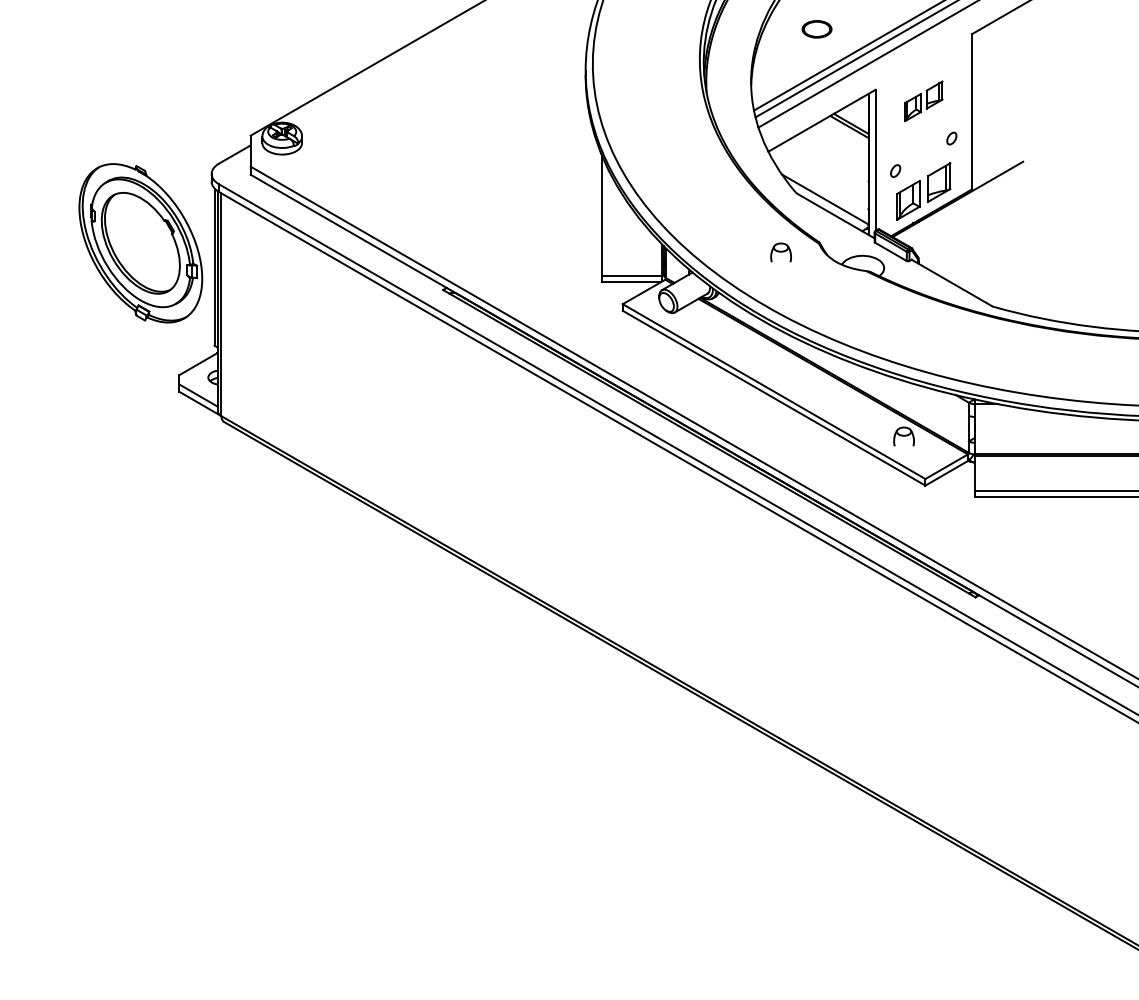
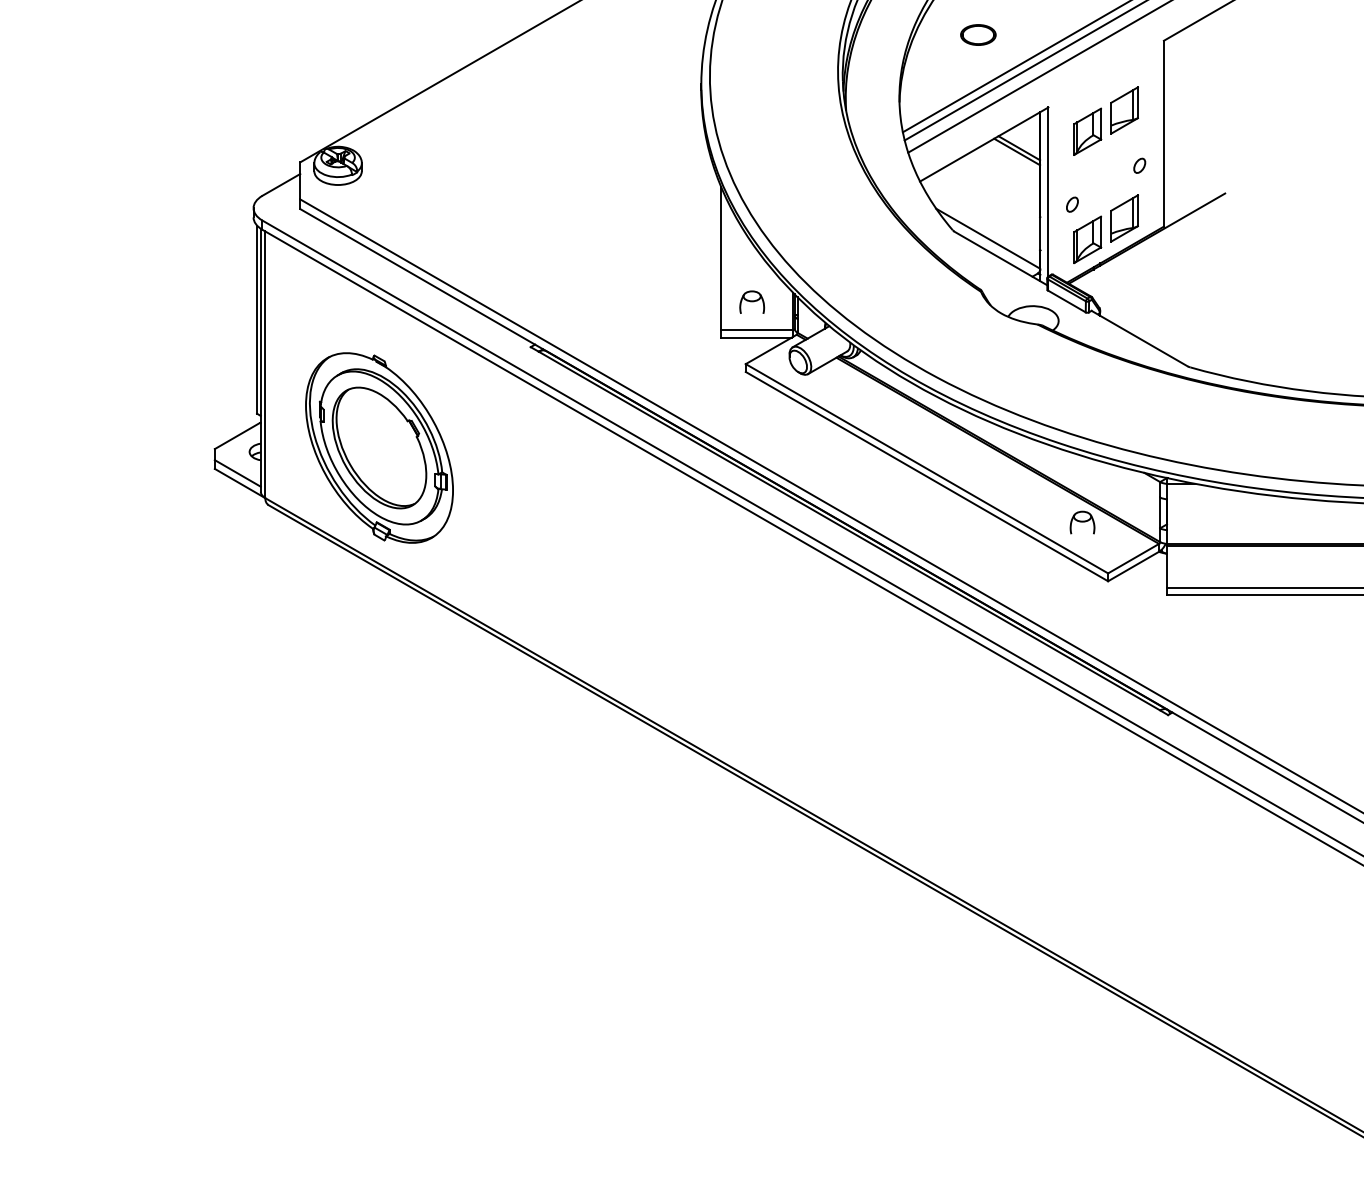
part: (923, 101) -> (1105, 121), size x1.43
part: (140, 243) -> (379, 448), moved
part: (780, 252) -> (751, 302), moved

